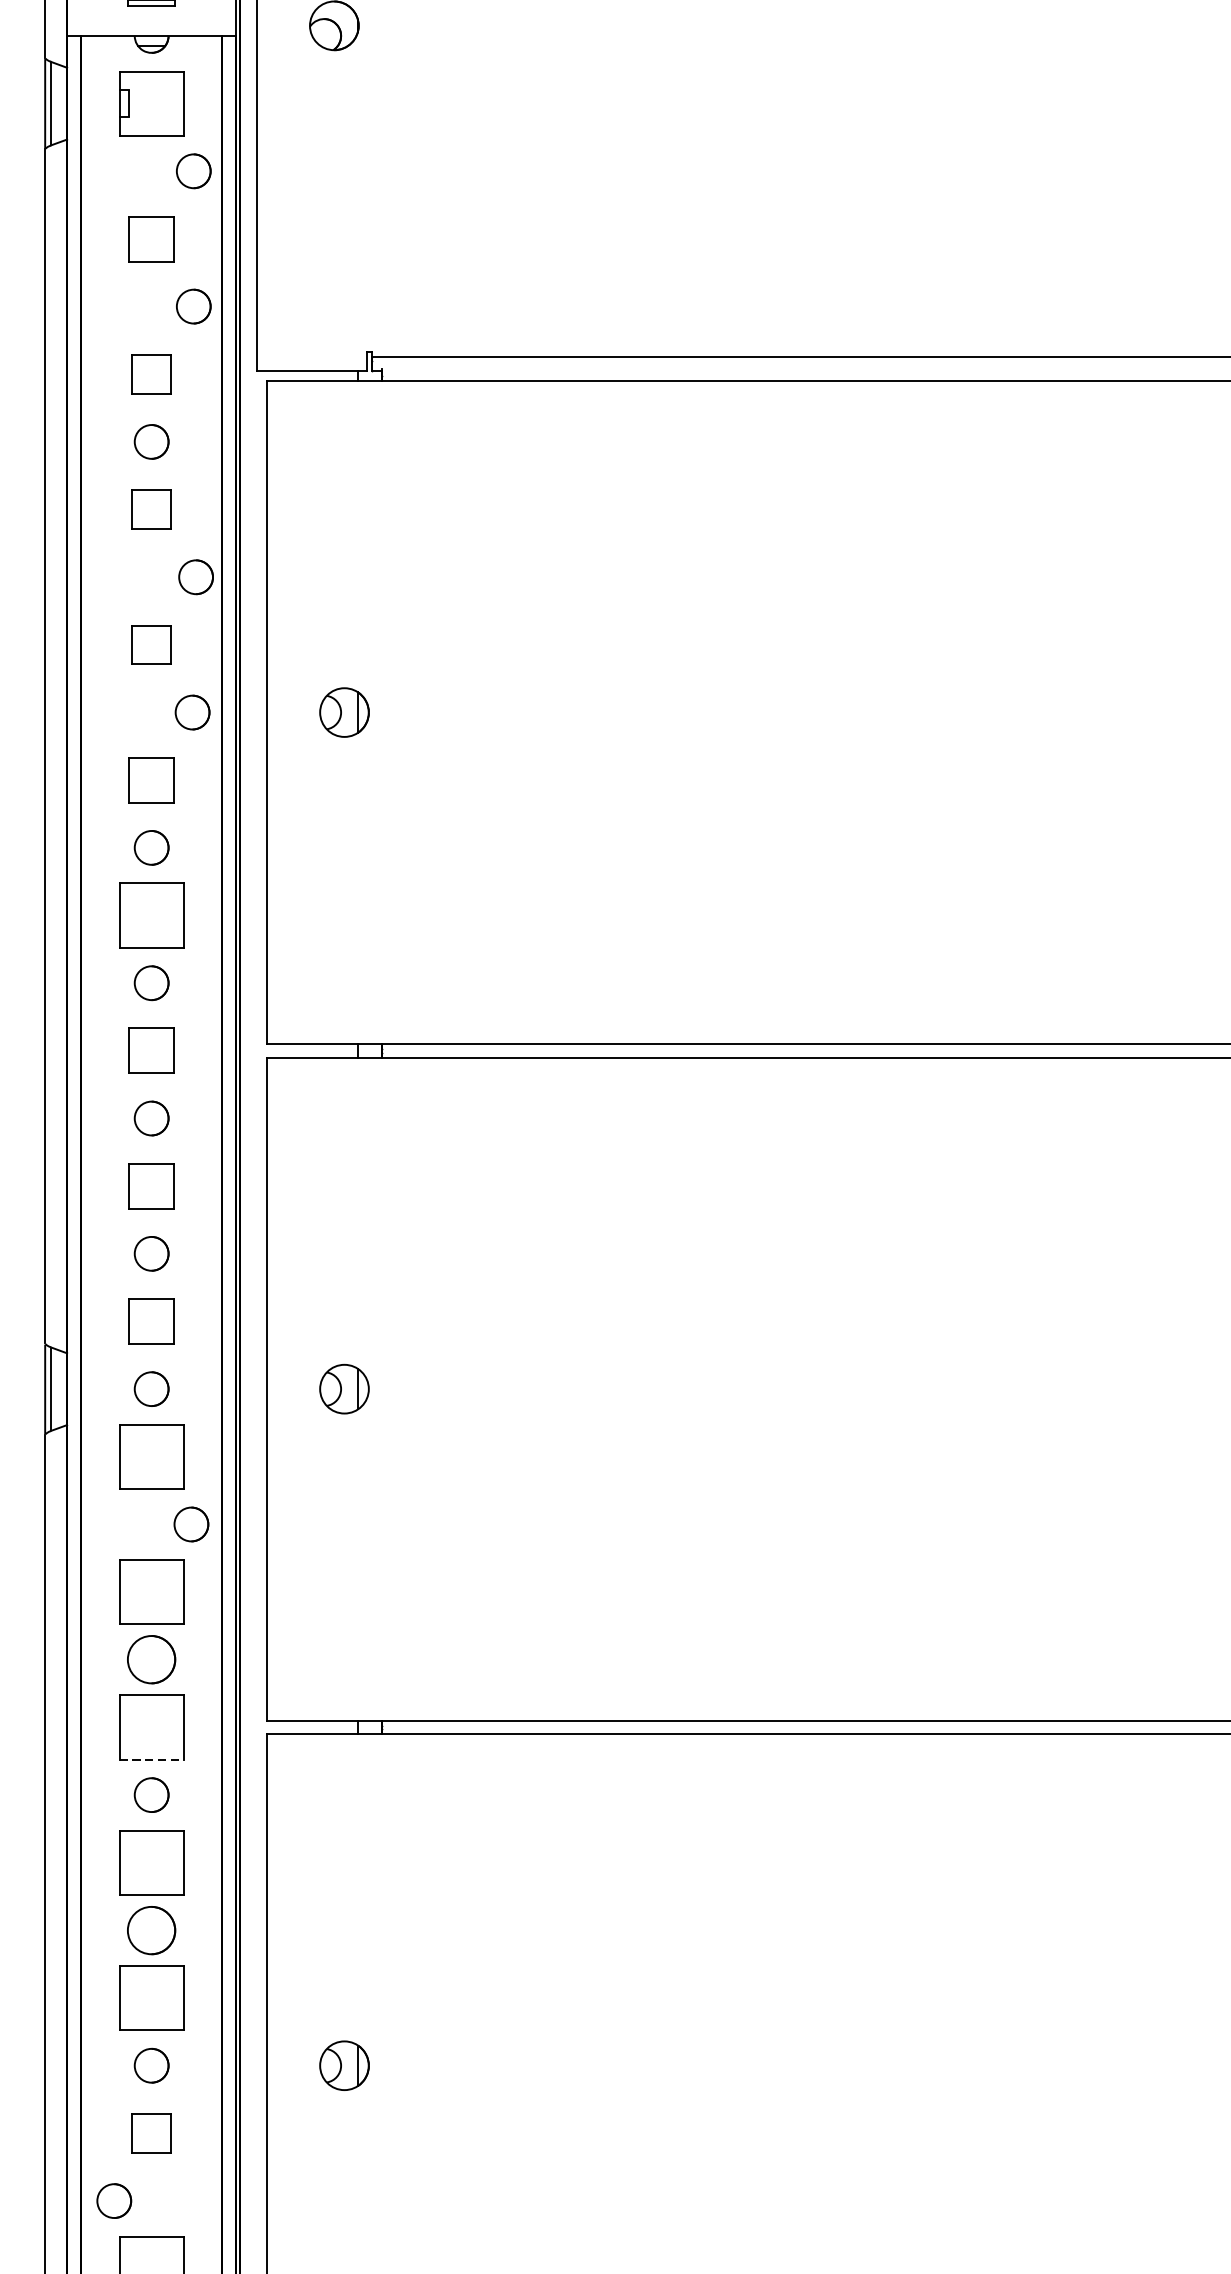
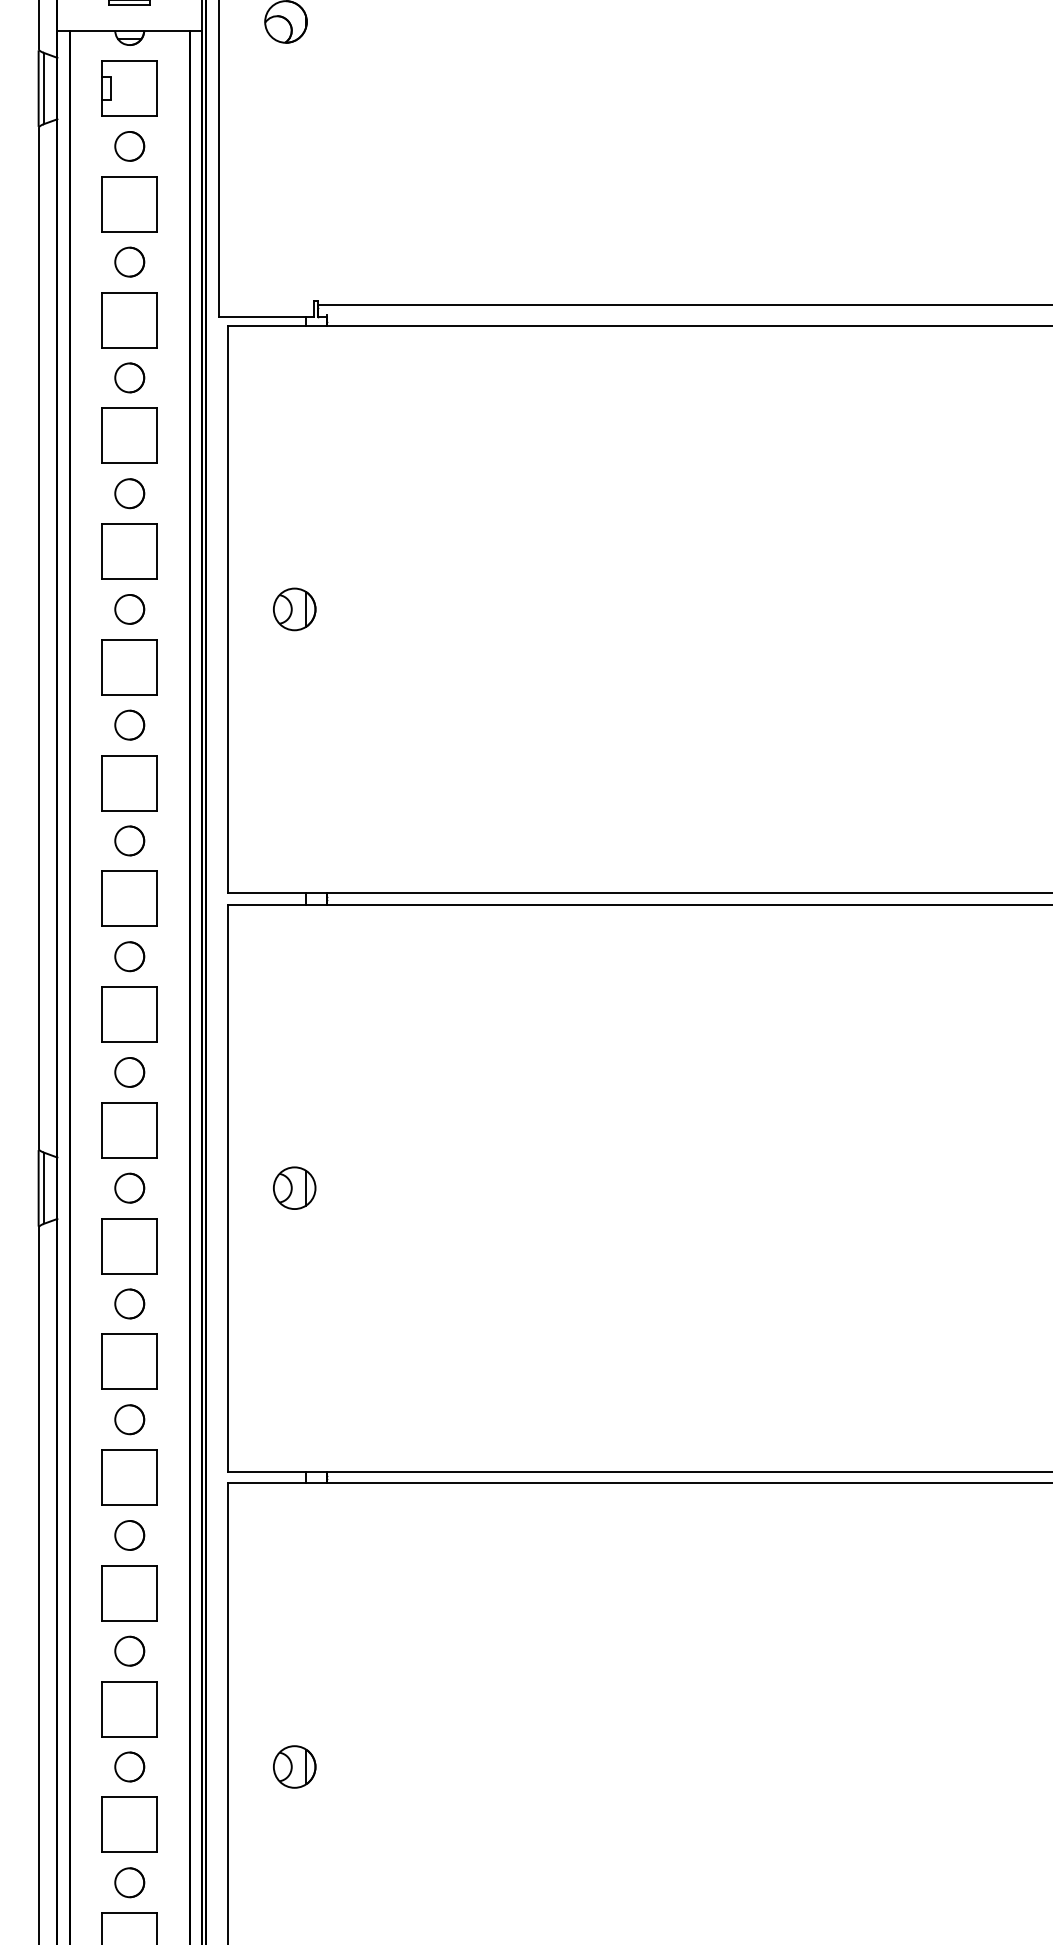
part: (193, 171) -> (129, 146), moved
part: (151, 239) -> (129, 204), size x1.43
part: (193, 305) -> (129, 261), moved
part: (151, 374) -> (129, 320), size x1.67
part: (151, 509) -> (129, 435), size x1.67
part: (195, 577) -> (129, 493), moved
part: (151, 644) -> (129, 551), size x1.67
part: (192, 712) -> (129, 609), moved
part: (151, 780) -> (129, 667), size x1.43
part: (151, 1050) -> (129, 898), size x1.43
part: (151, 1186) -> (129, 1014), size x1.43
part: (151, 1321) -> (129, 1130), size x1.43
part: (191, 1523) -> (129, 1303), moved
part: (151, 1659) -> (129, 1419), size x0.71
line: (152, 1760) -> (130, 1505), dashed -> solid
part: (151, 1929) -> (129, 1650), size x0.71
part: (151, 2132) -> (129, 1824), size x1.67
part: (113, 2200) -> (129, 1882), moved

